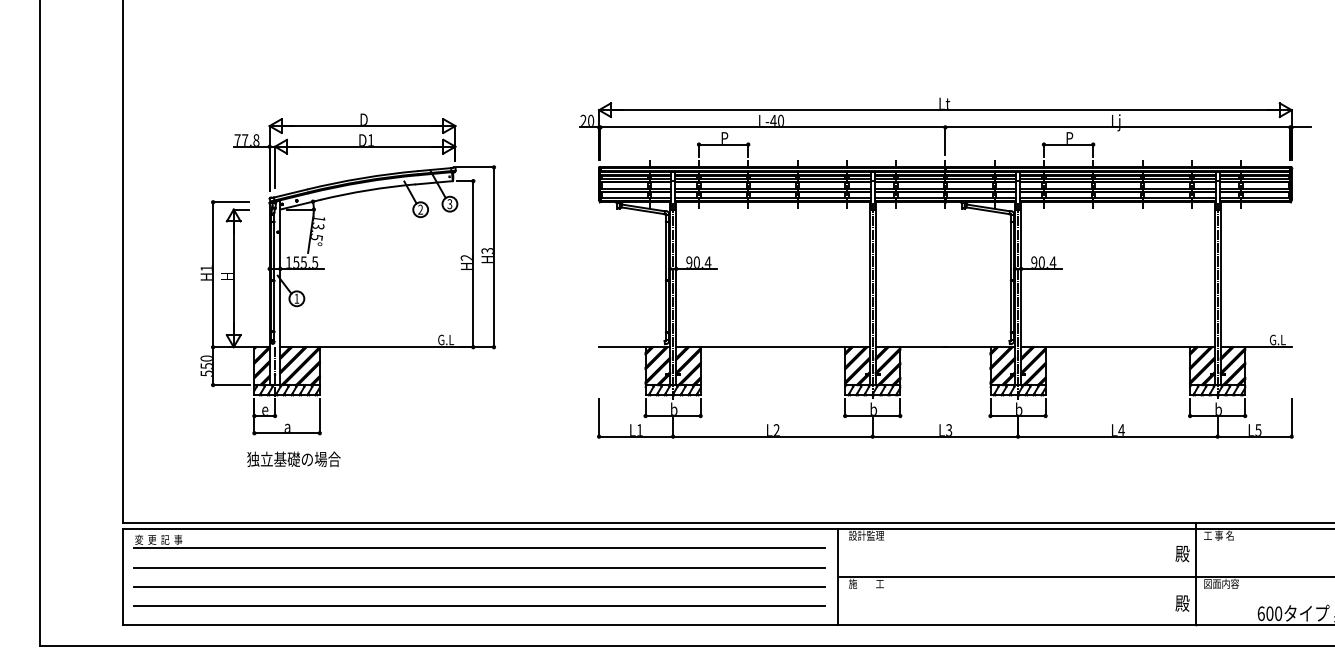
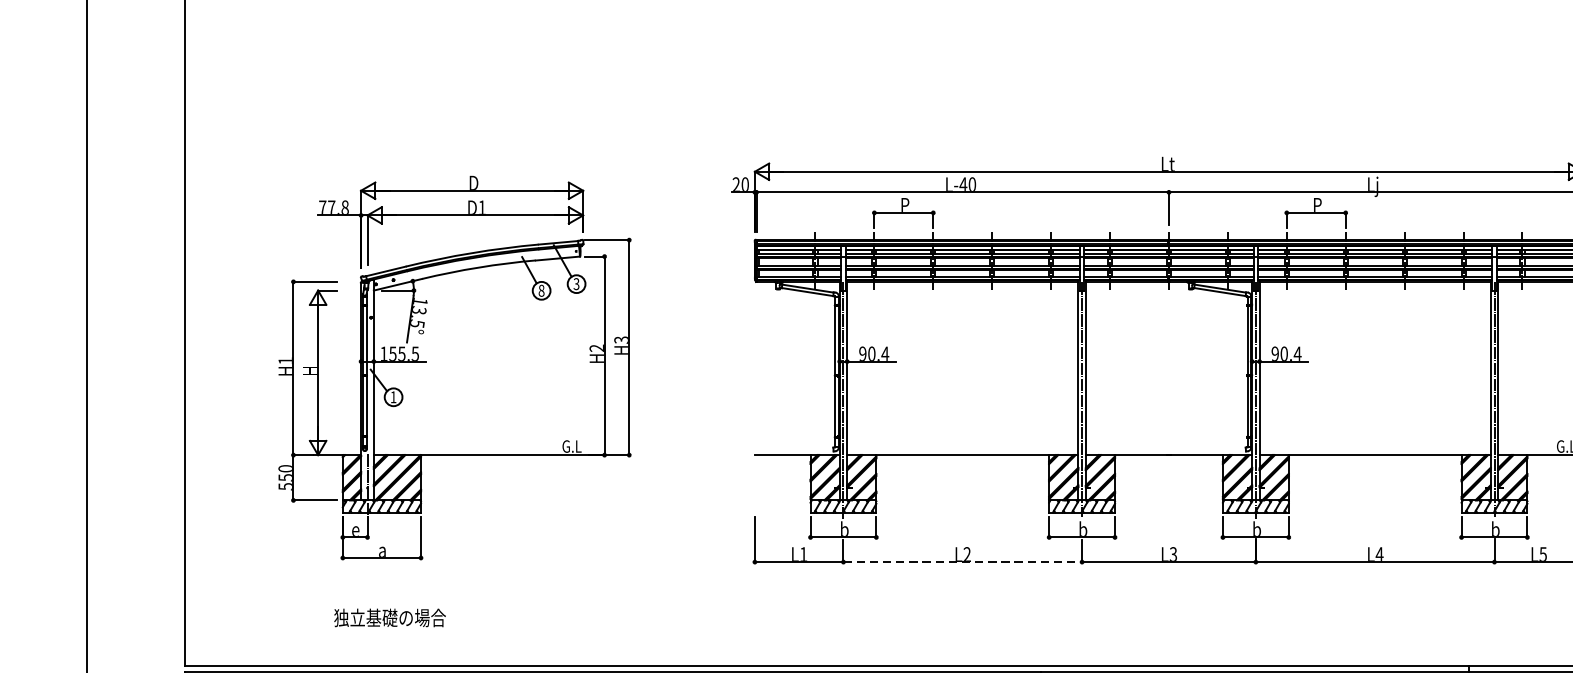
text: (420, 209) -> (541, 290), 2 -> 8
line: (772, 436) -> (962, 561), solid -> dashed
text: (293, 458) -> (389, 616), moved

